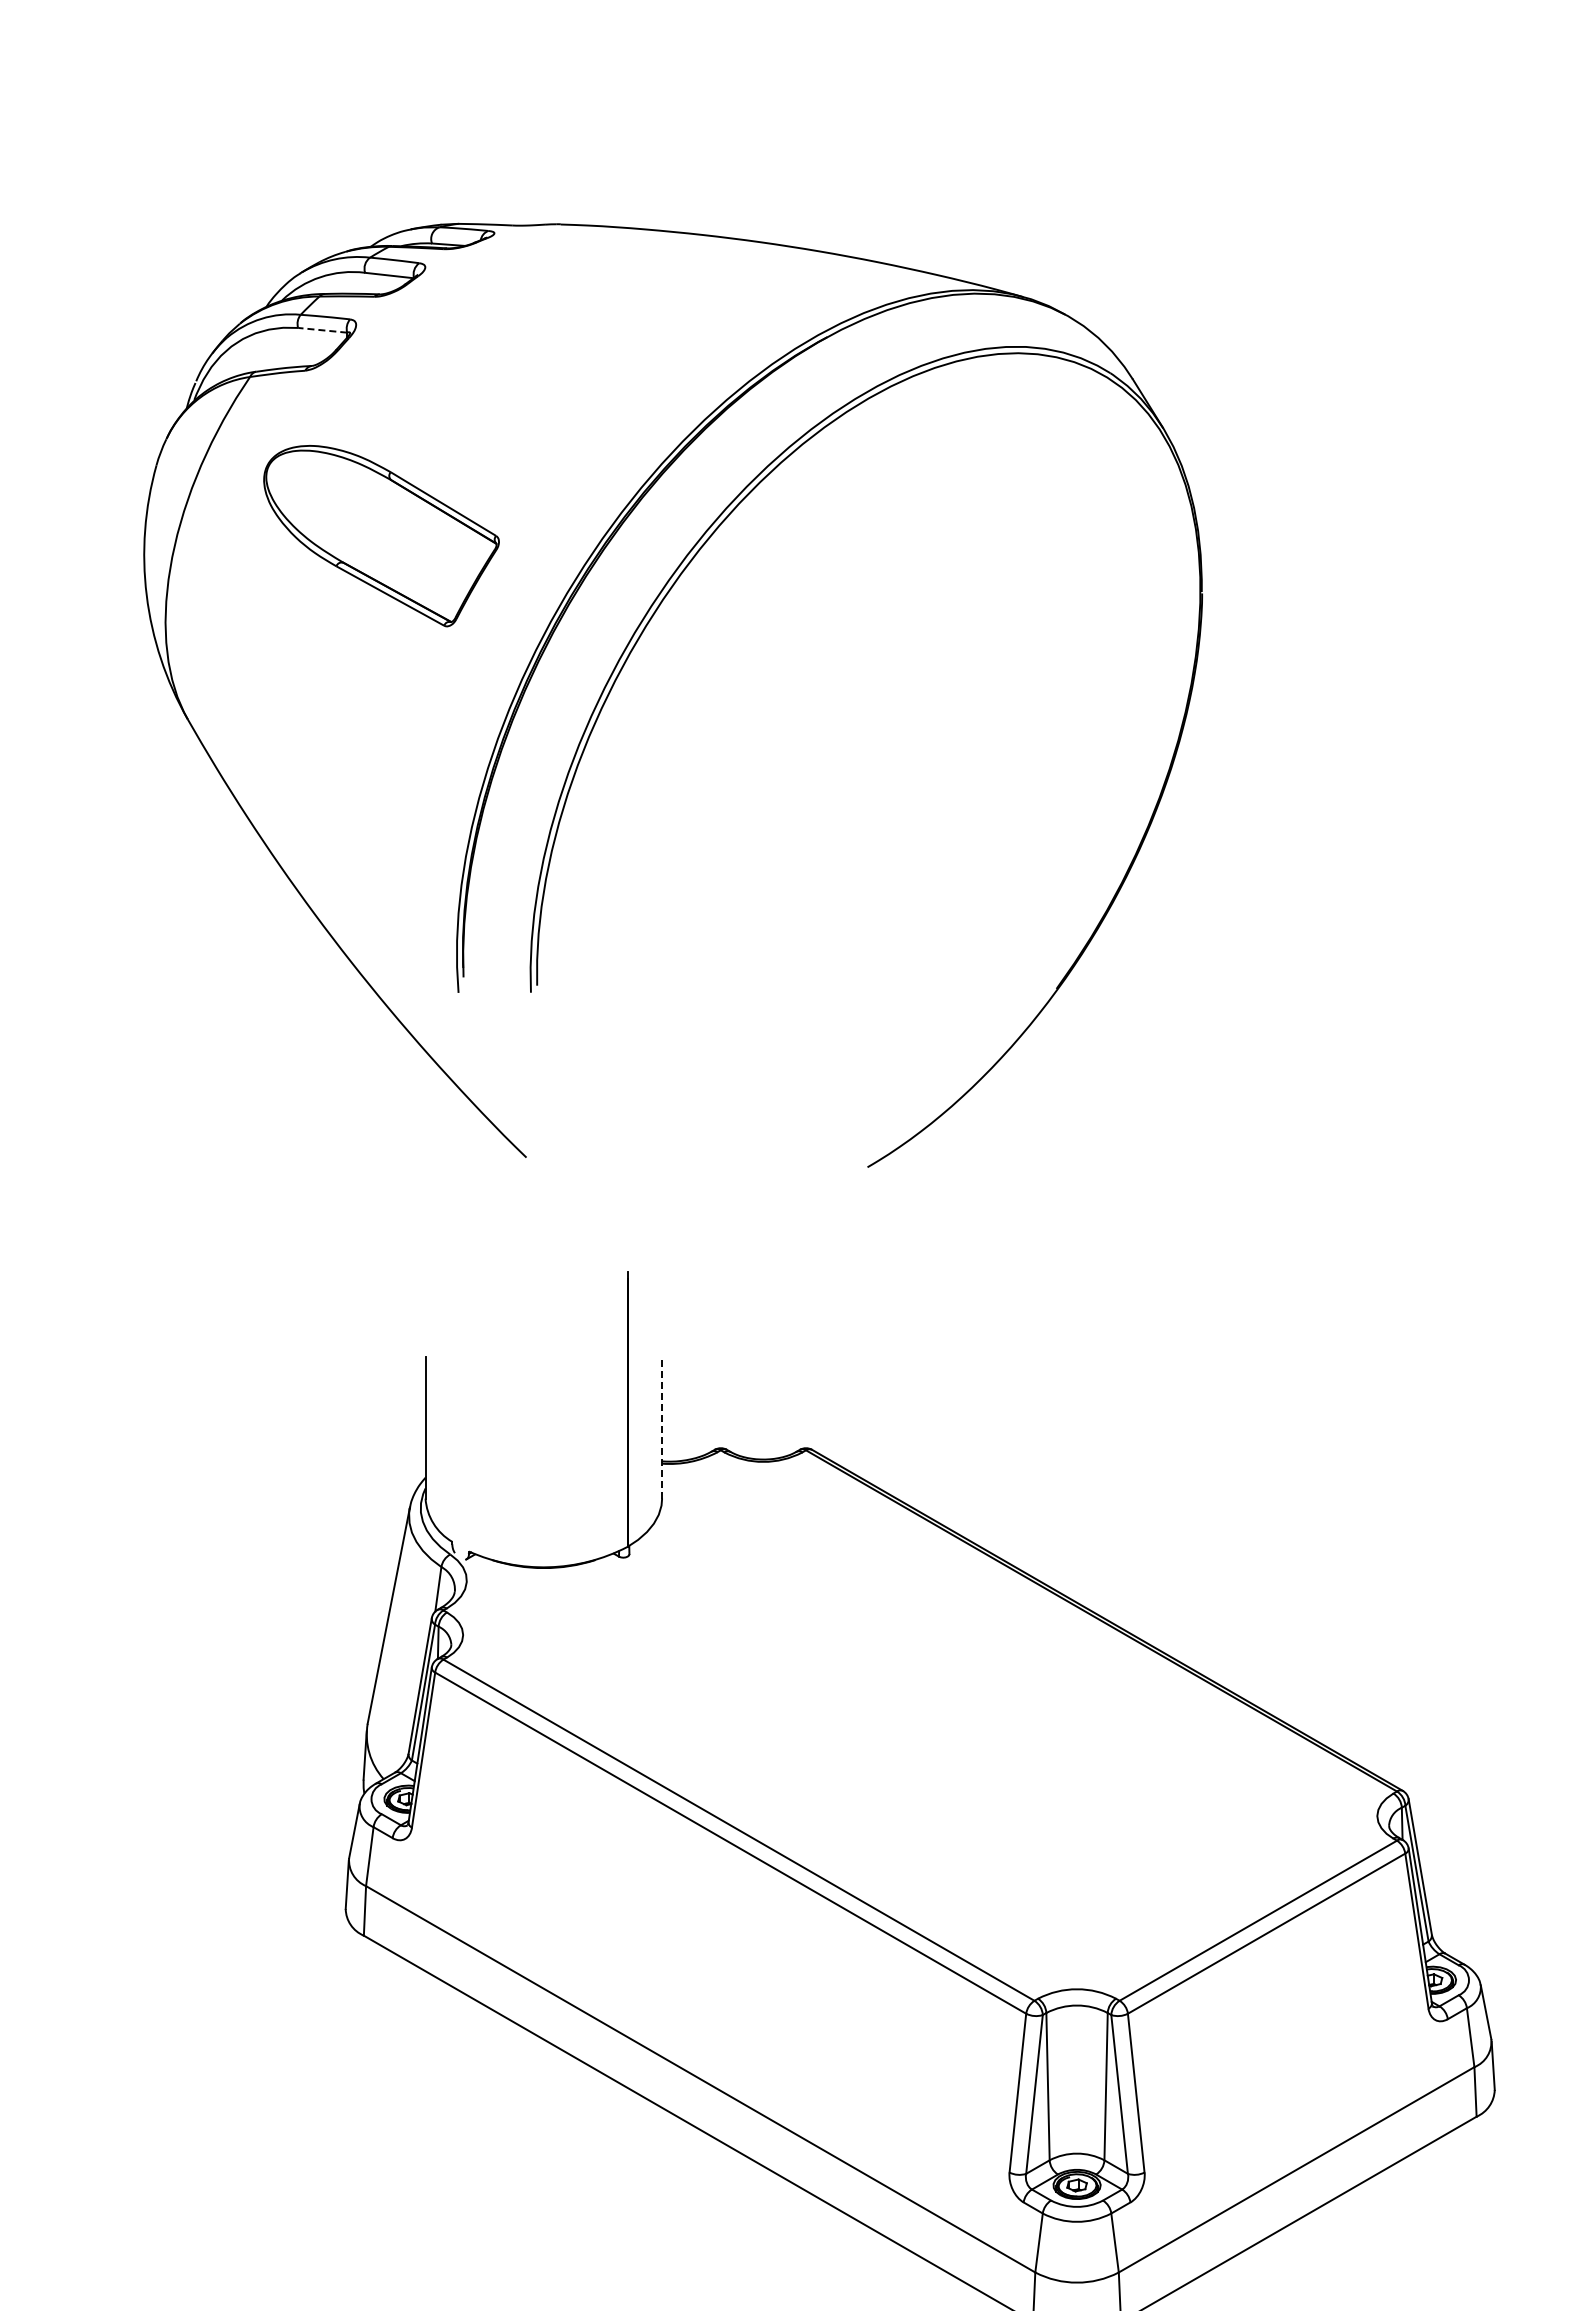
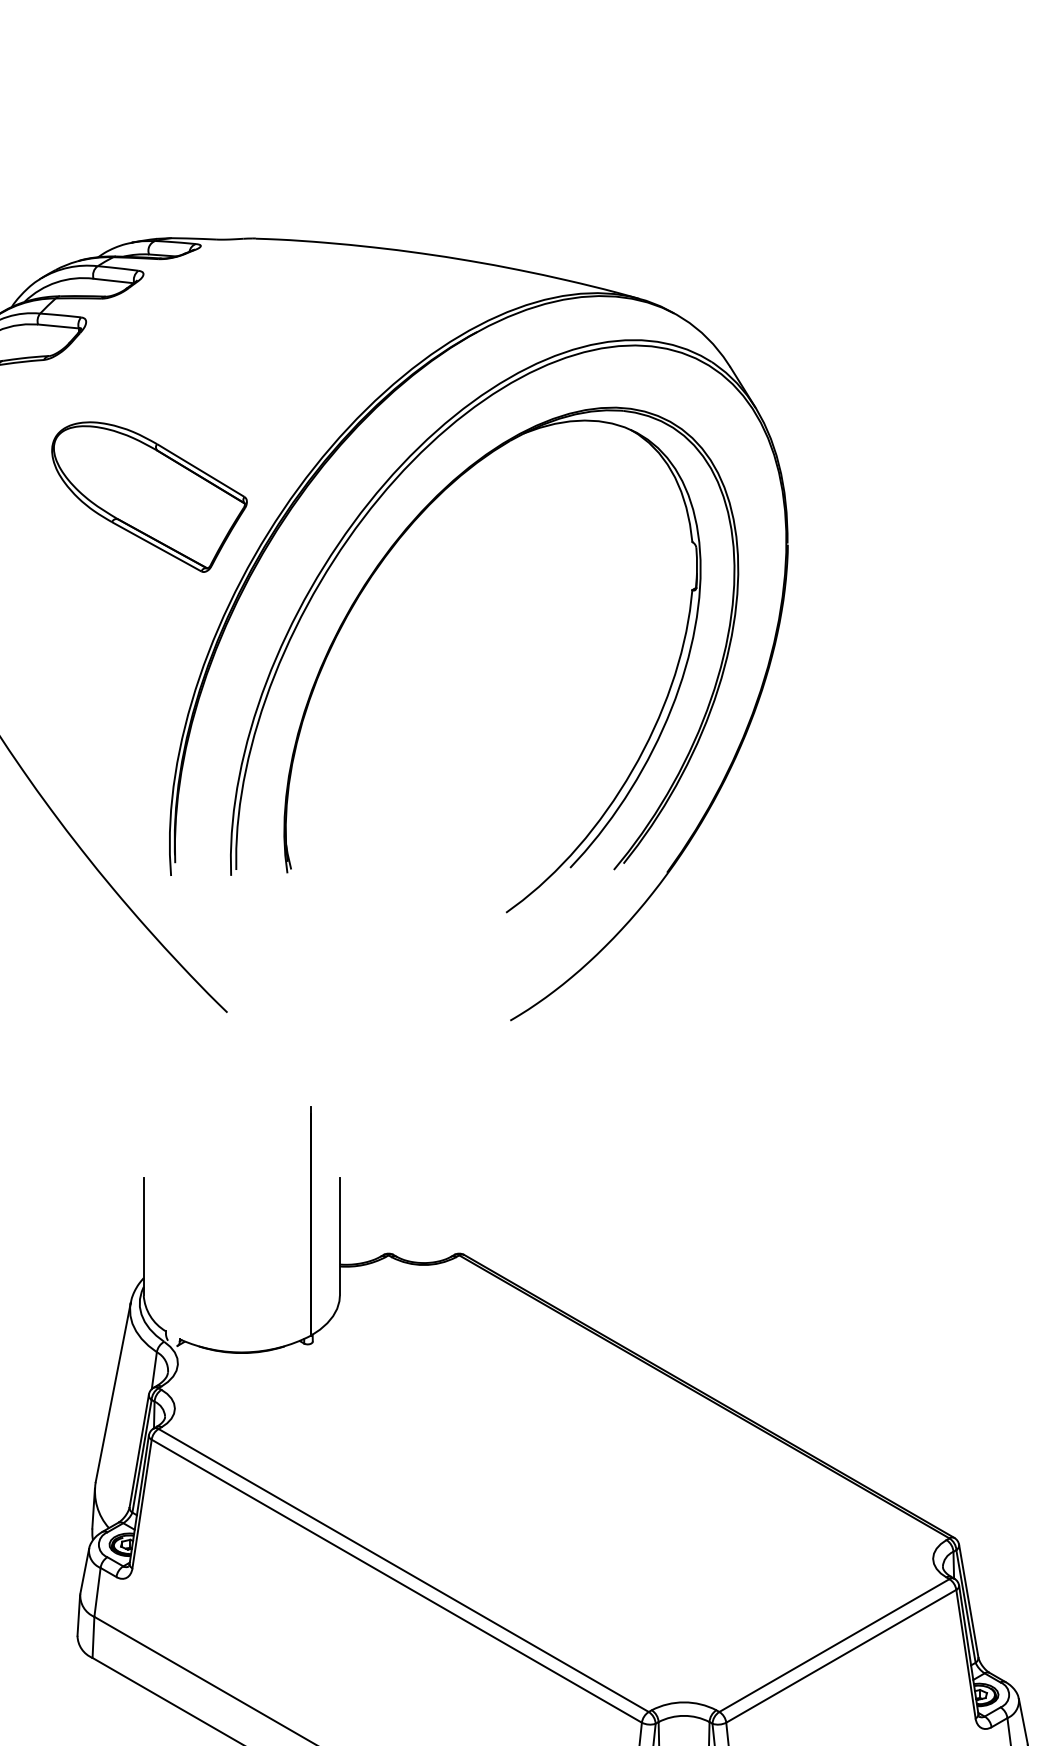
line: (322, 330) -> (58, 326), dashed -> solid
part: (381, 536) -> (149, 497), moved
part: (1041, 810) -> (654, 724), added
line: (662, 1427) -> (340, 1236), dashed -> solid

